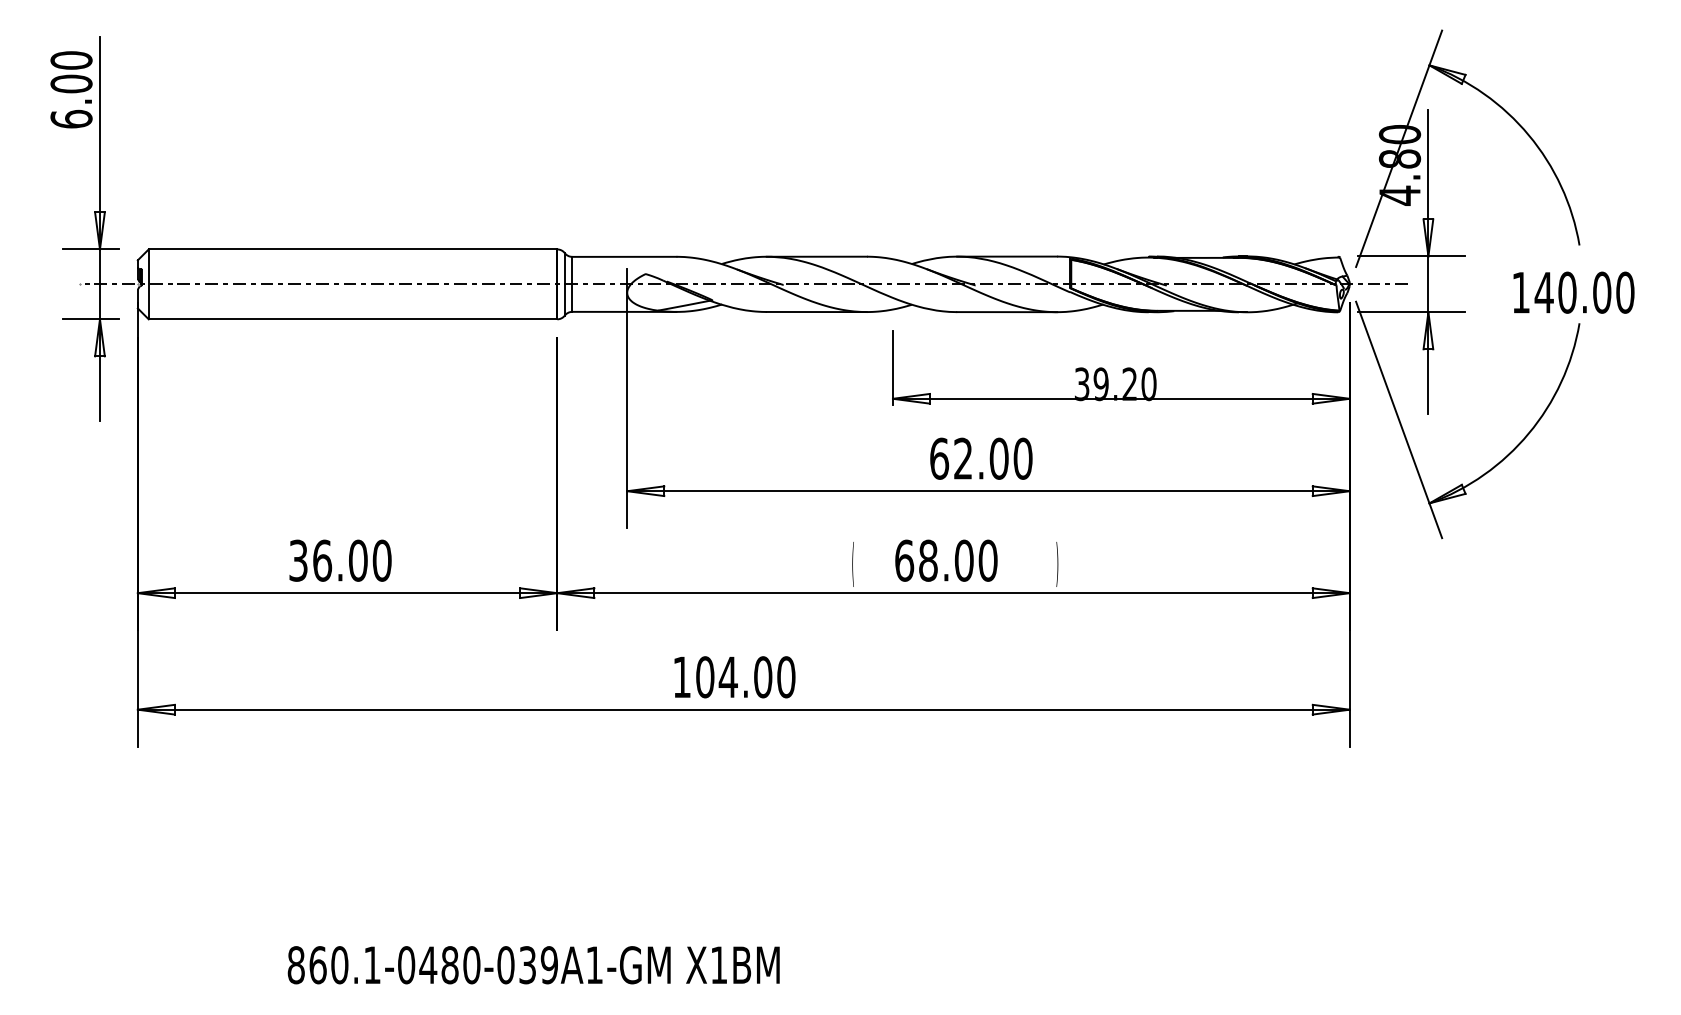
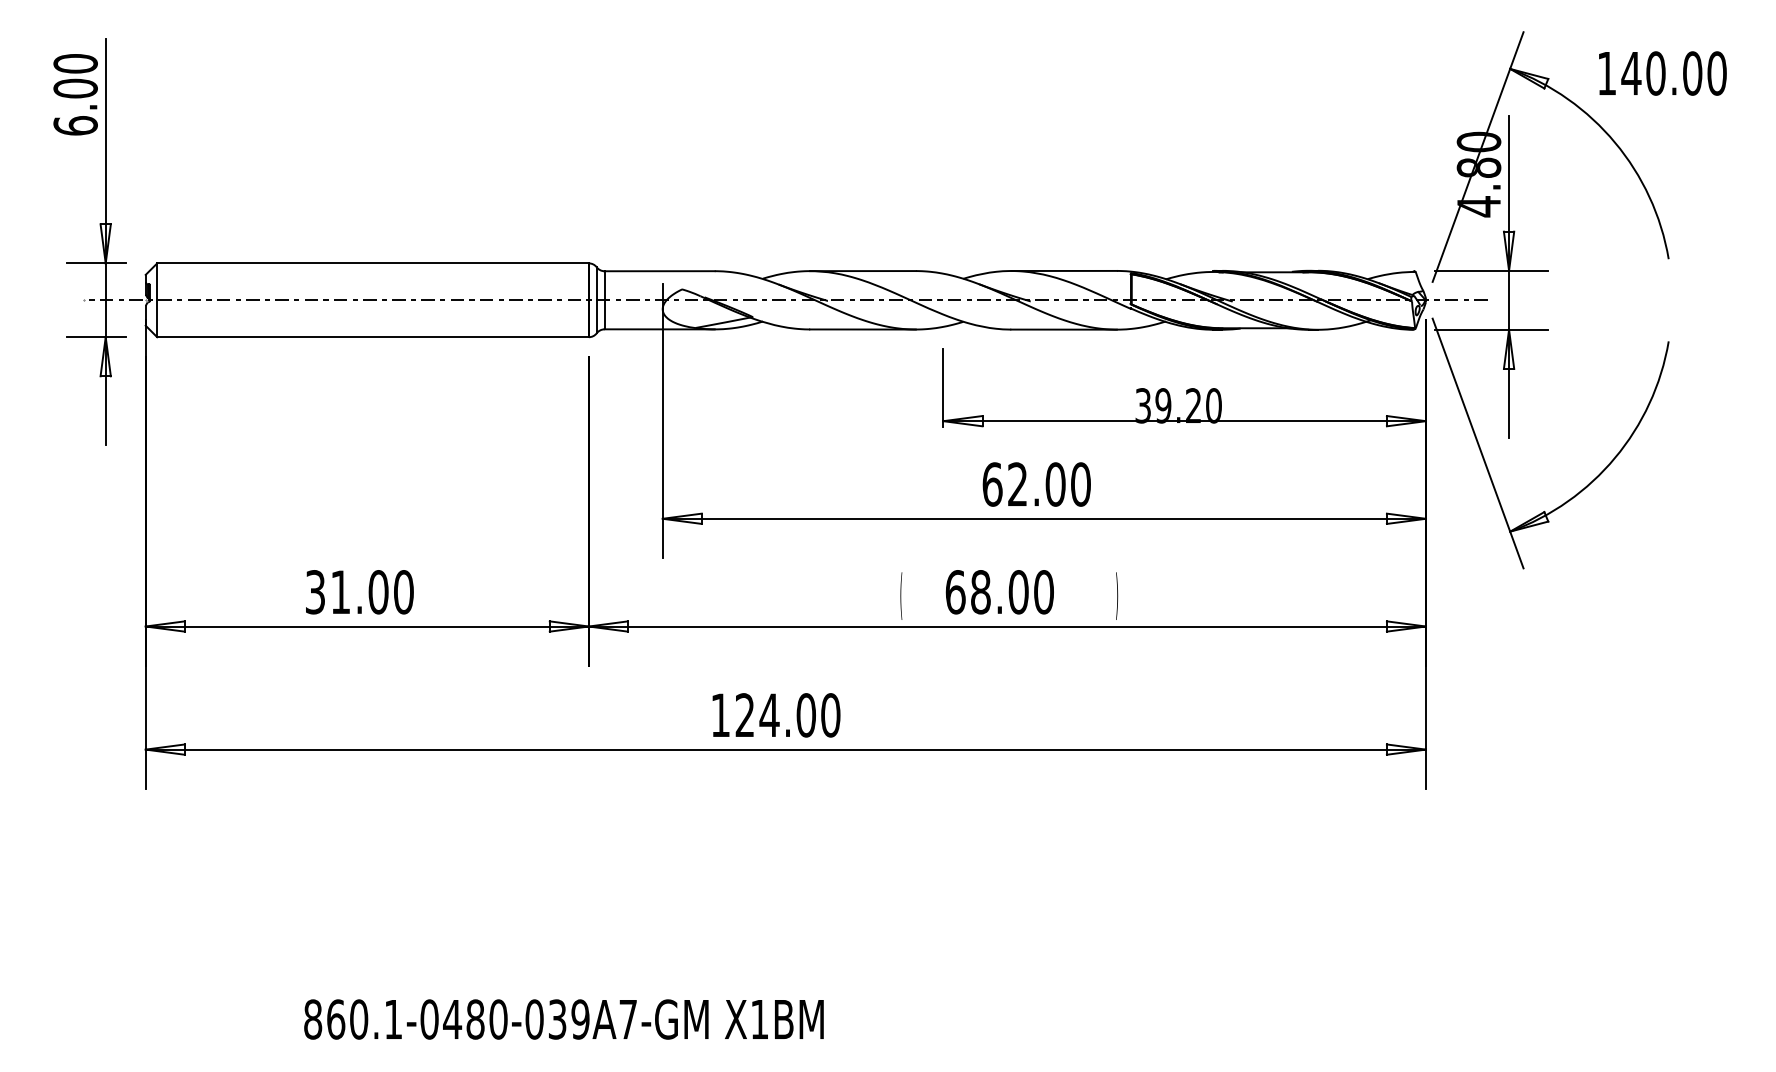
text: (1573, 292) -> (1662, 73), moved
text: (322, 560) -> (340, 591), 36.00 -> 31.00
text: (705, 677) -> (745, 715), 104.00 -> 124.00
text: (594, 964) -> (628, 1018), 860.1-0480-039A1-GM -> 860.1-0480-039A7-GM

